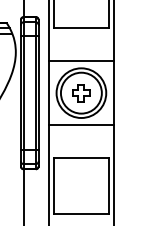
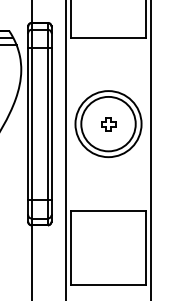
line: (81, 61) -> (108, 81), removed
part: (81, 93) -> (108, 124), size x0.6
line: (81, 125) -> (108, 167), removed

